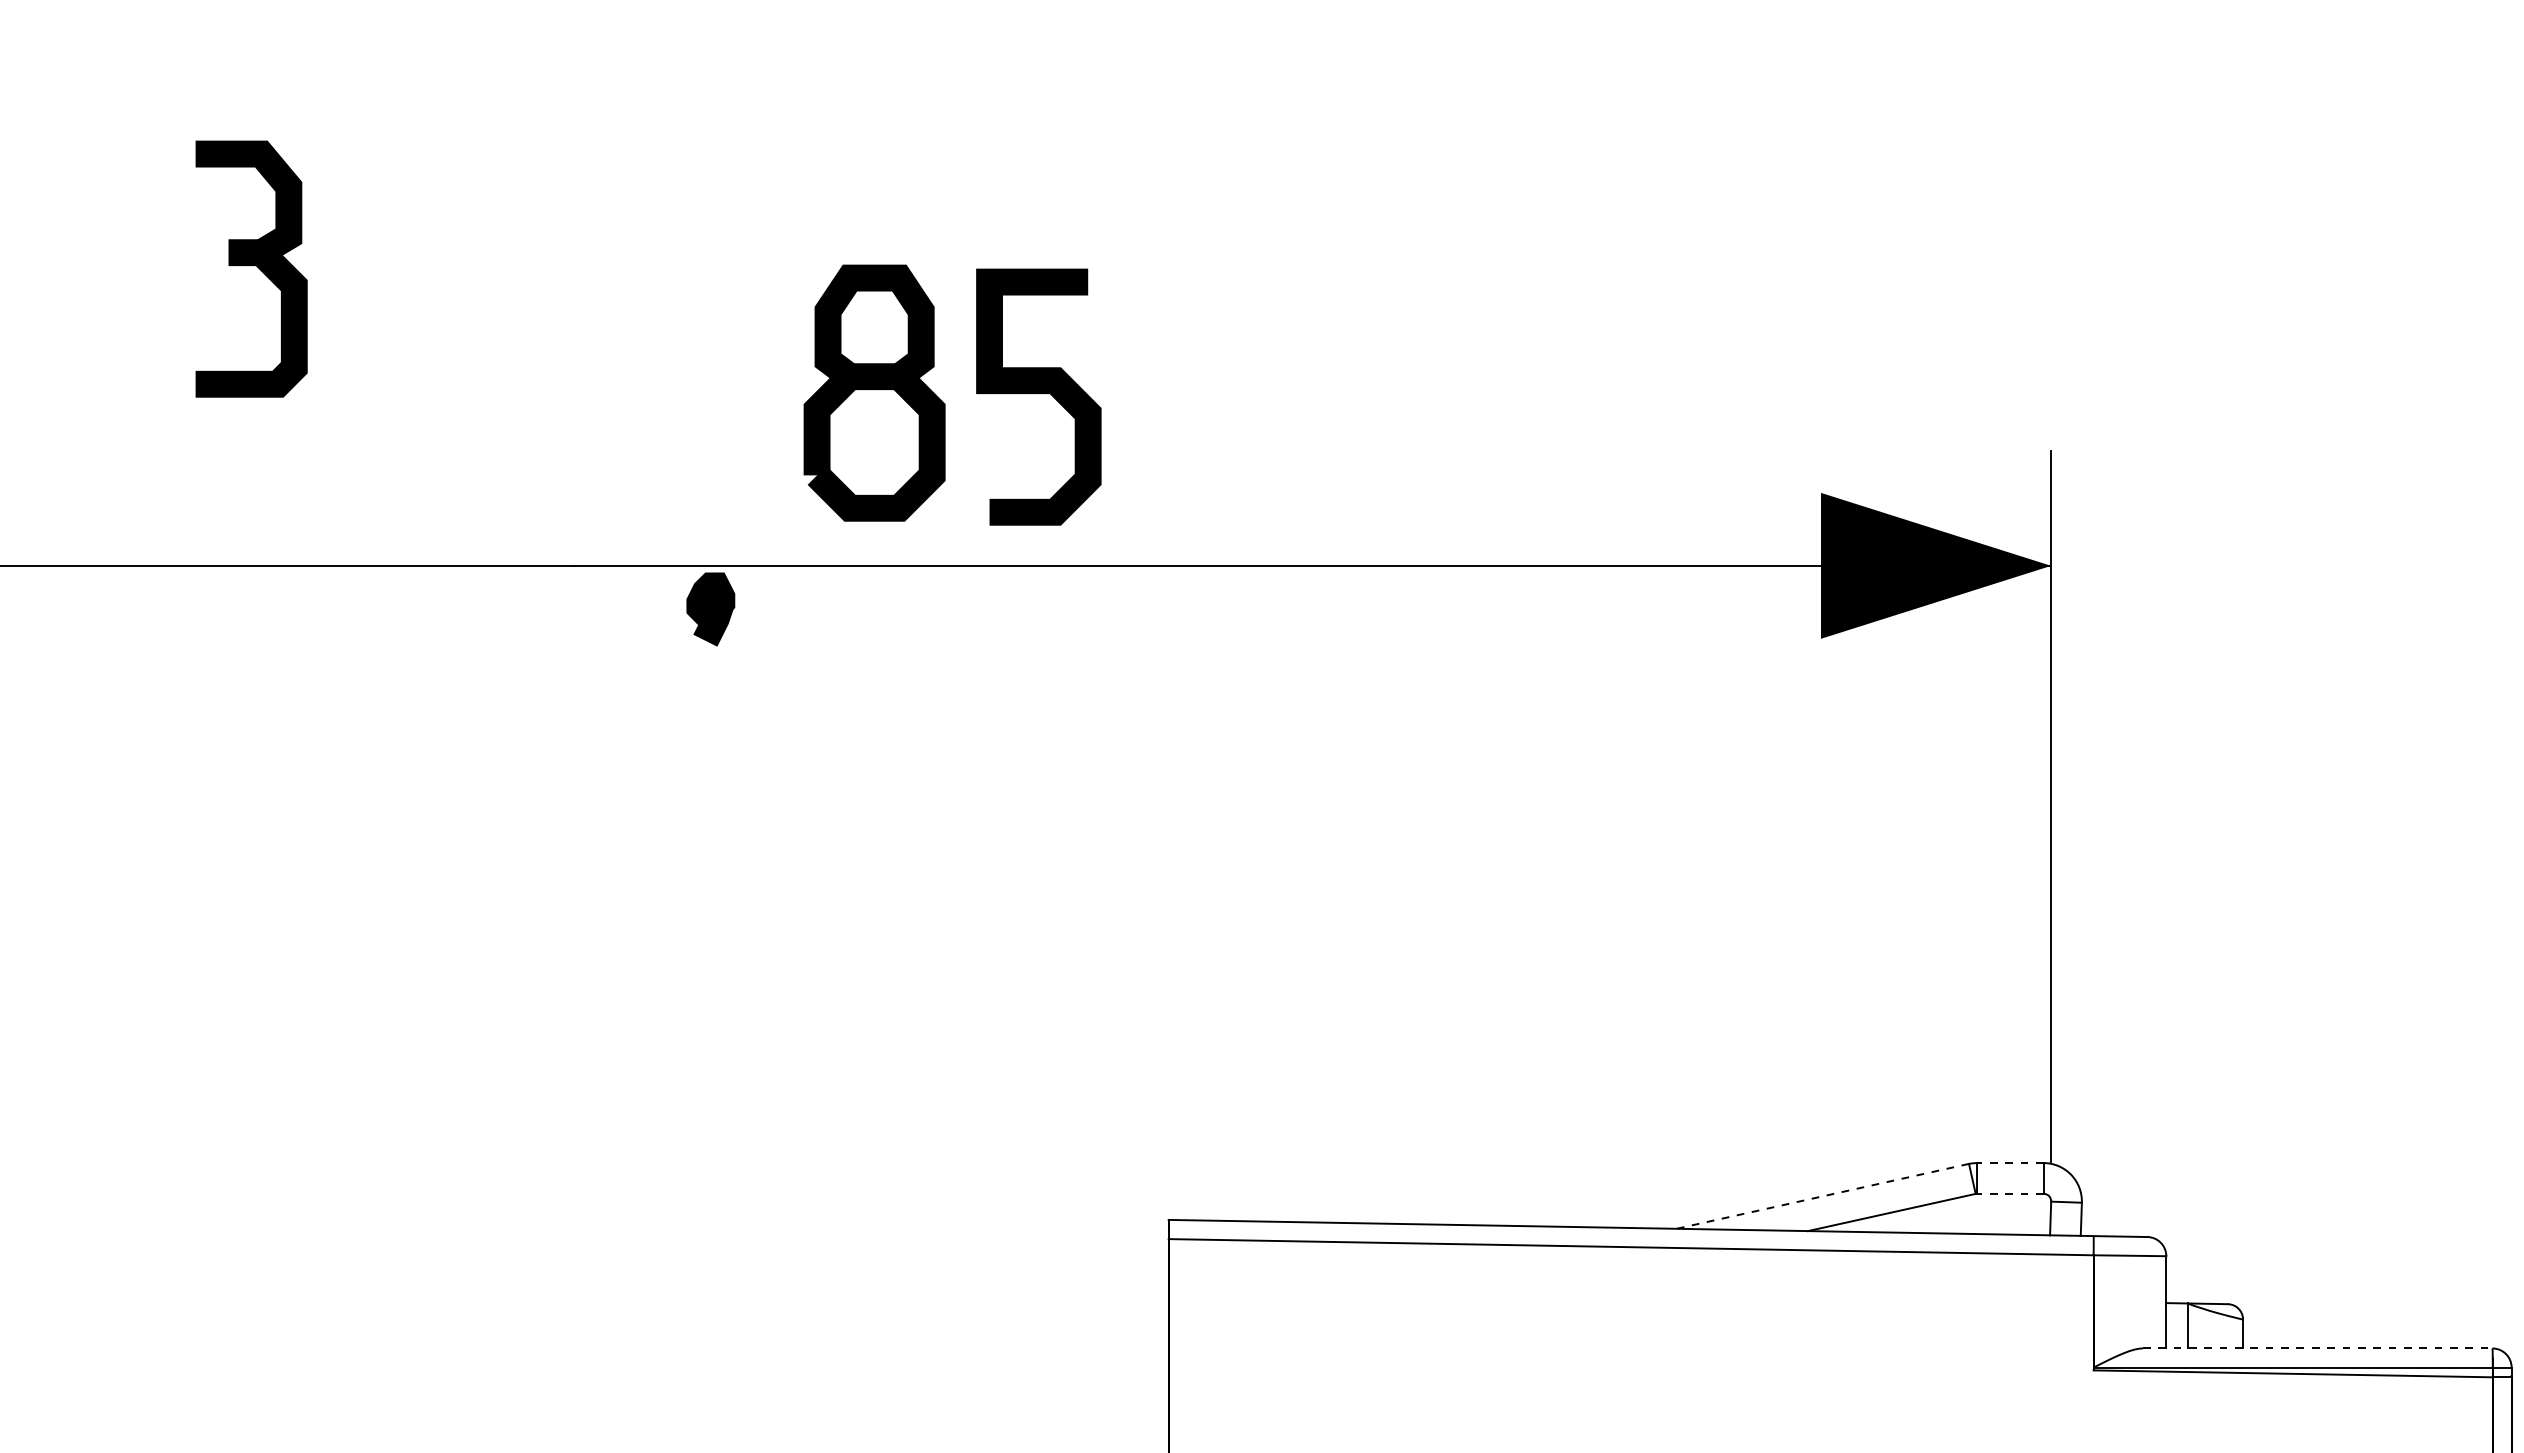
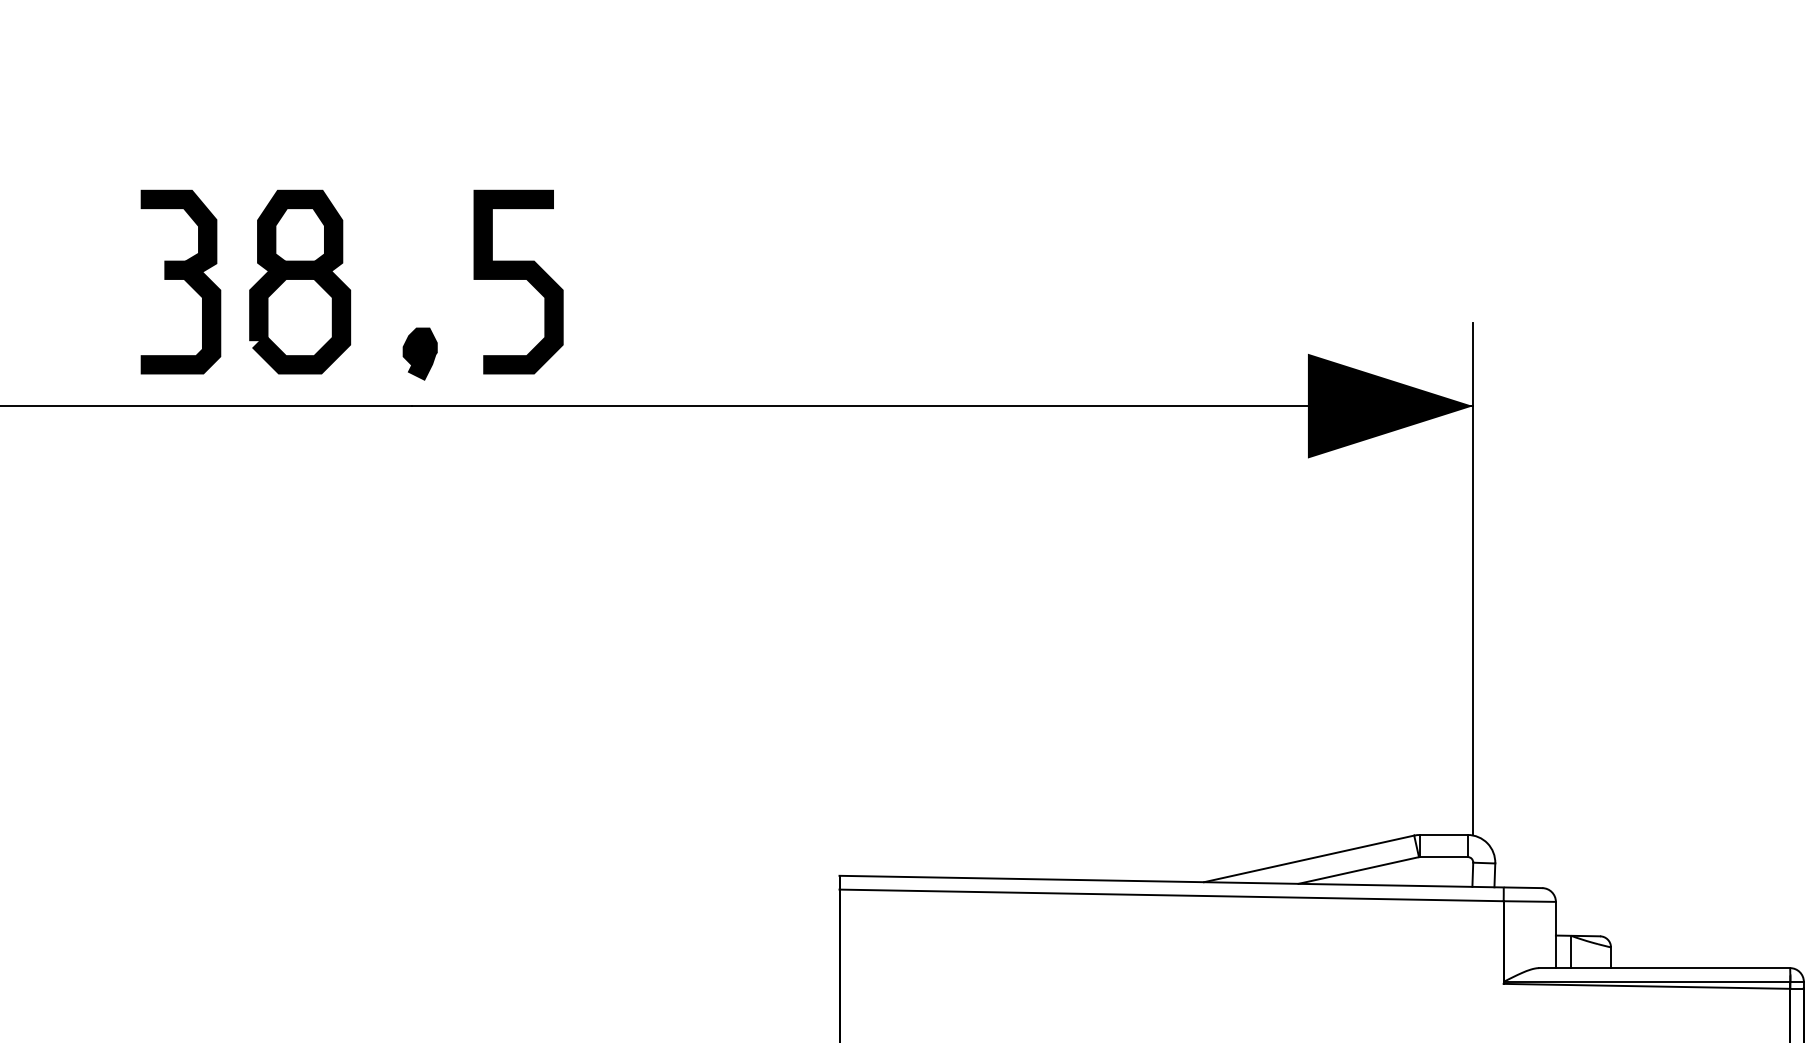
part: (251, 268) -> (180, 281), moved
part: (874, 392) -> (300, 281), moved
curve: (1038, 393) -> (518, 279), moved
part: (710, 609) -> (419, 354), moved
line: (2009, 1163) -> (1443, 835), dashed -> solid
line: (2009, 1193) -> (1443, 856), dashed -> solid
line: (1822, 1196) -> (1308, 859), dashed -> solid
line: (2317, 1348) -> (1664, 968), dashed -> solid

